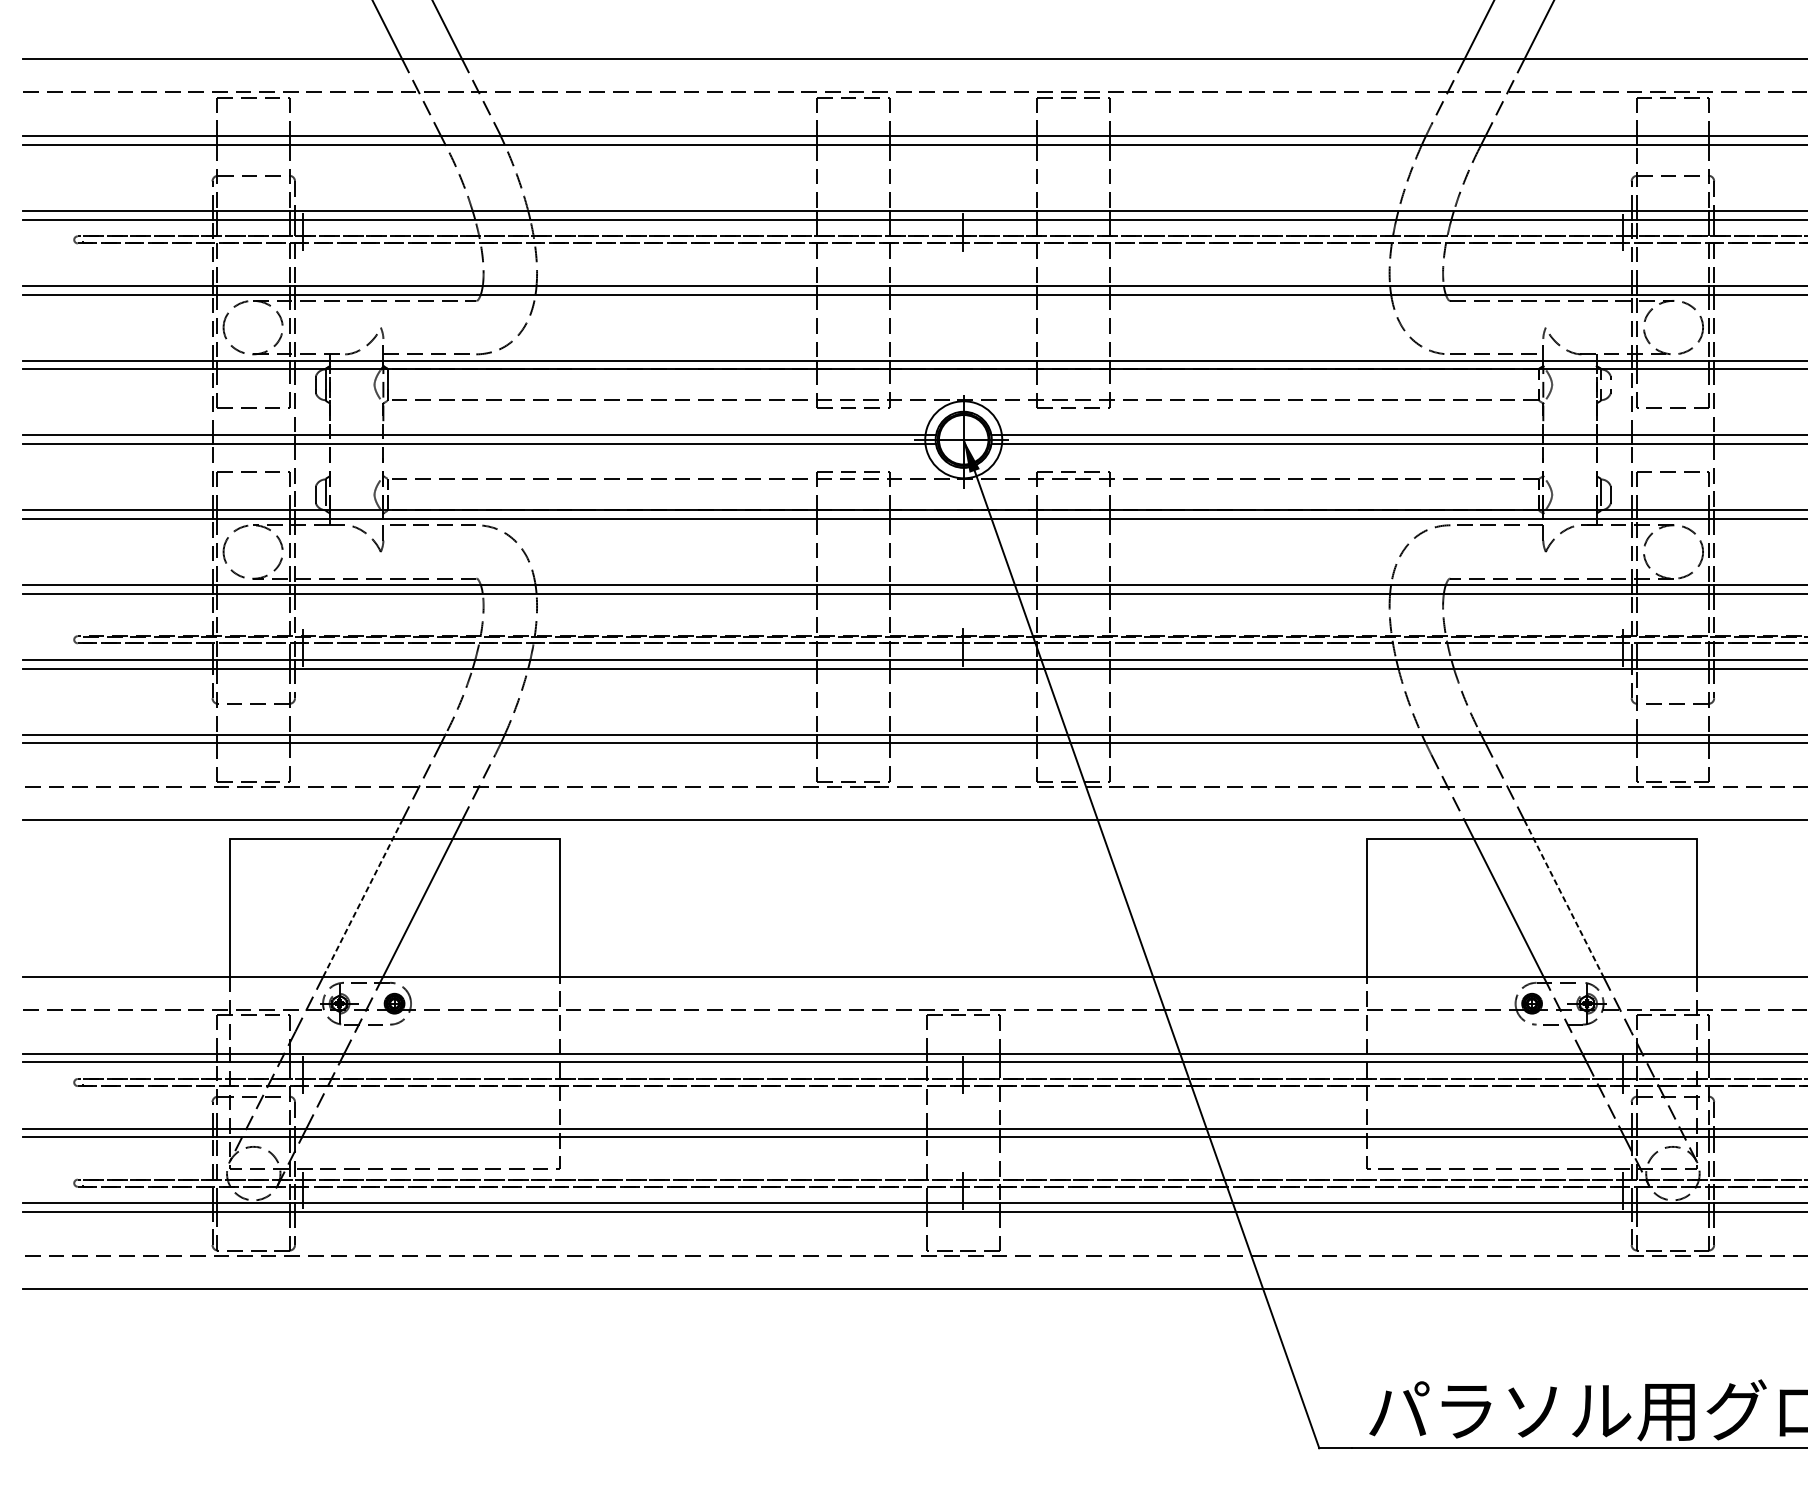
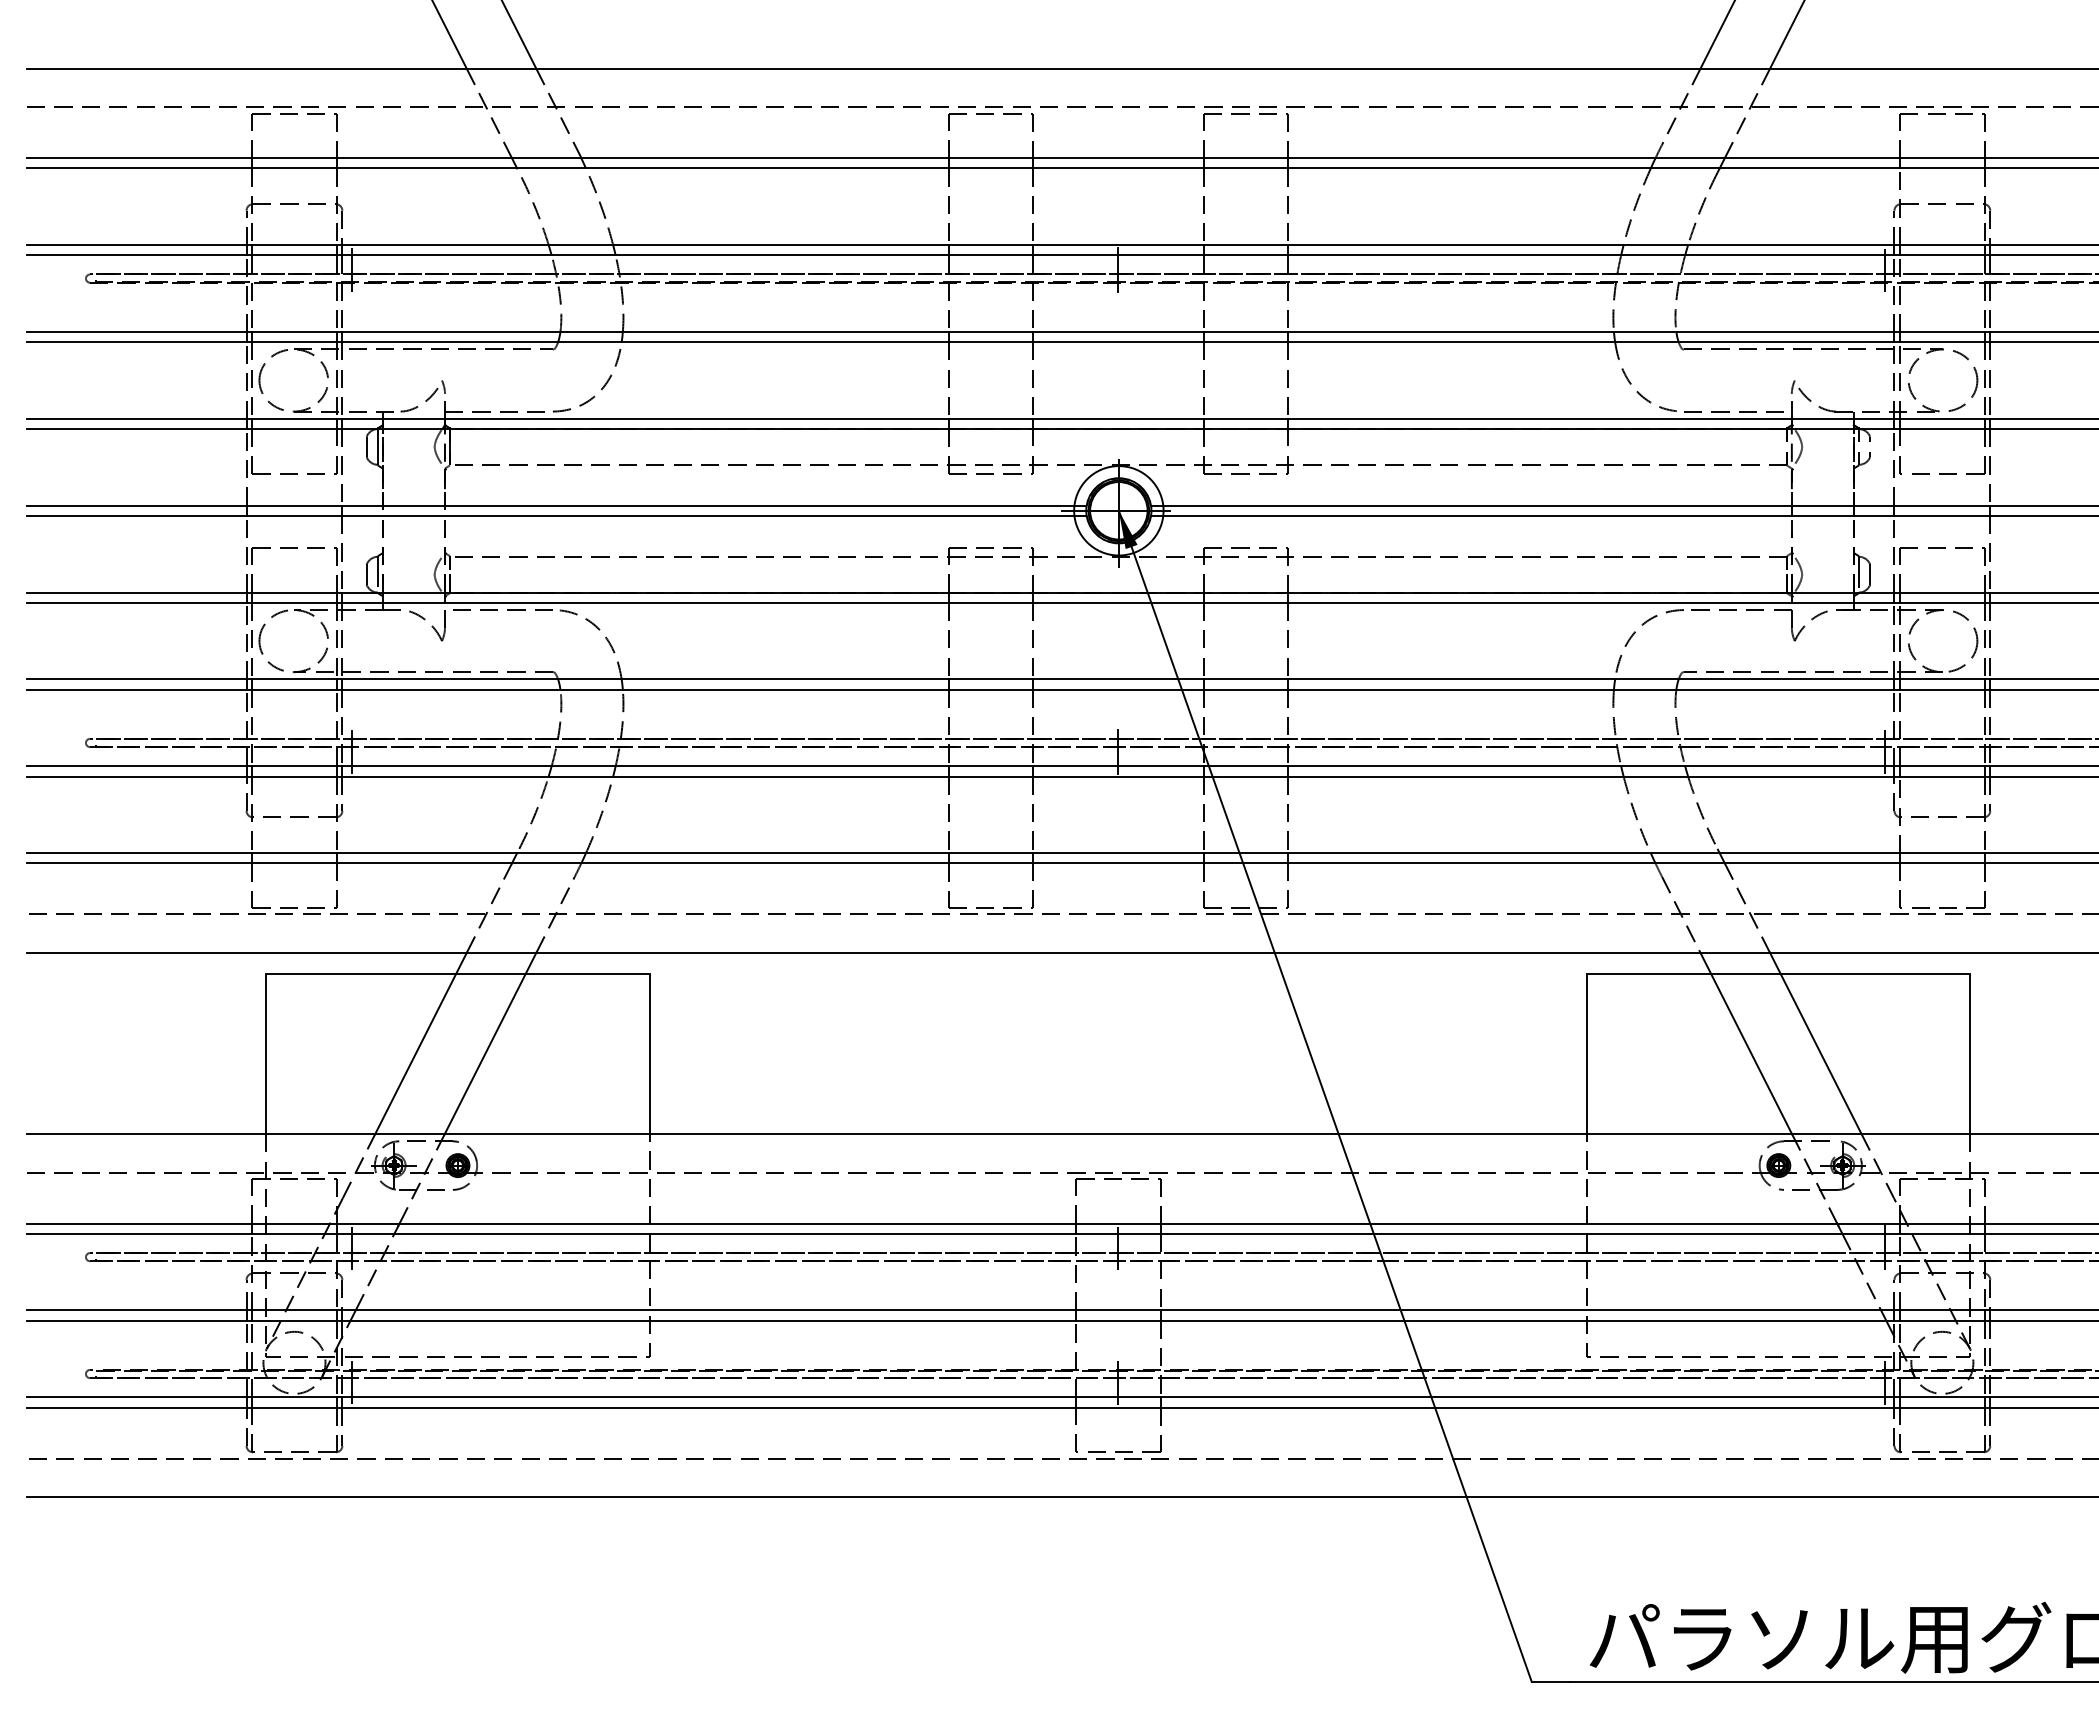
line: (363, 898) -> (421, 1043), dashed -> solid
line: (1563, 898) -> (1815, 1043), dashed -> solid

